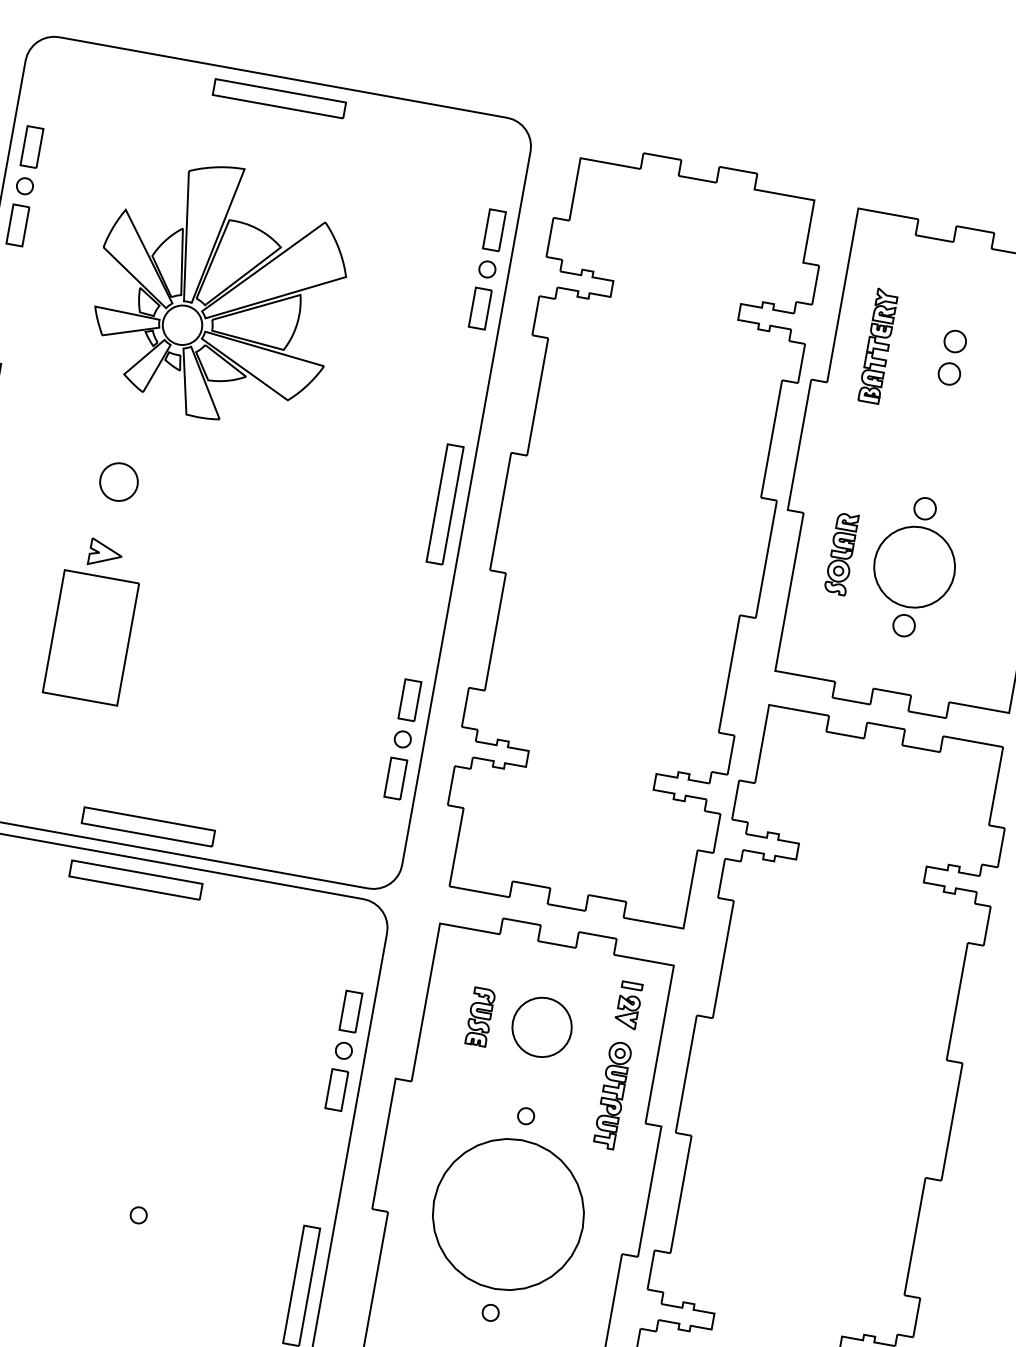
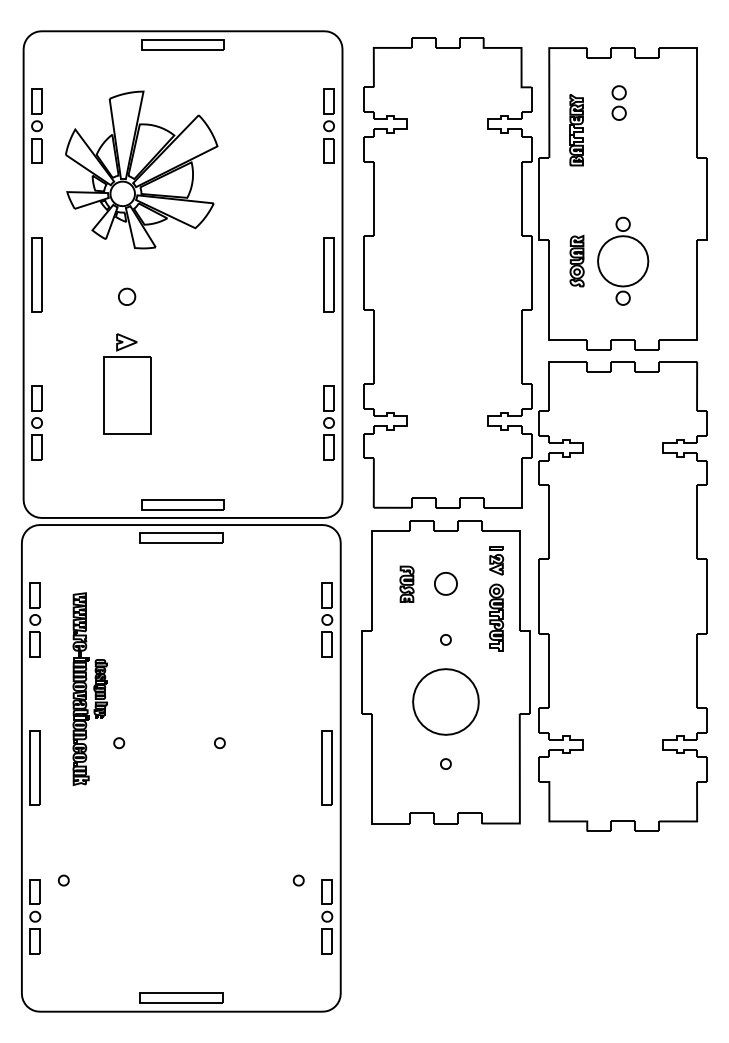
part: (219, 291) -> (141, 169), moved
part: (951, 356) -> (618, 102), moved
part: (118, 481) -> (126, 296), size x0.7
part: (541, 1026) -> (445, 583), size x0.6
part: (507, 1213) -> (445, 701), size x0.7

